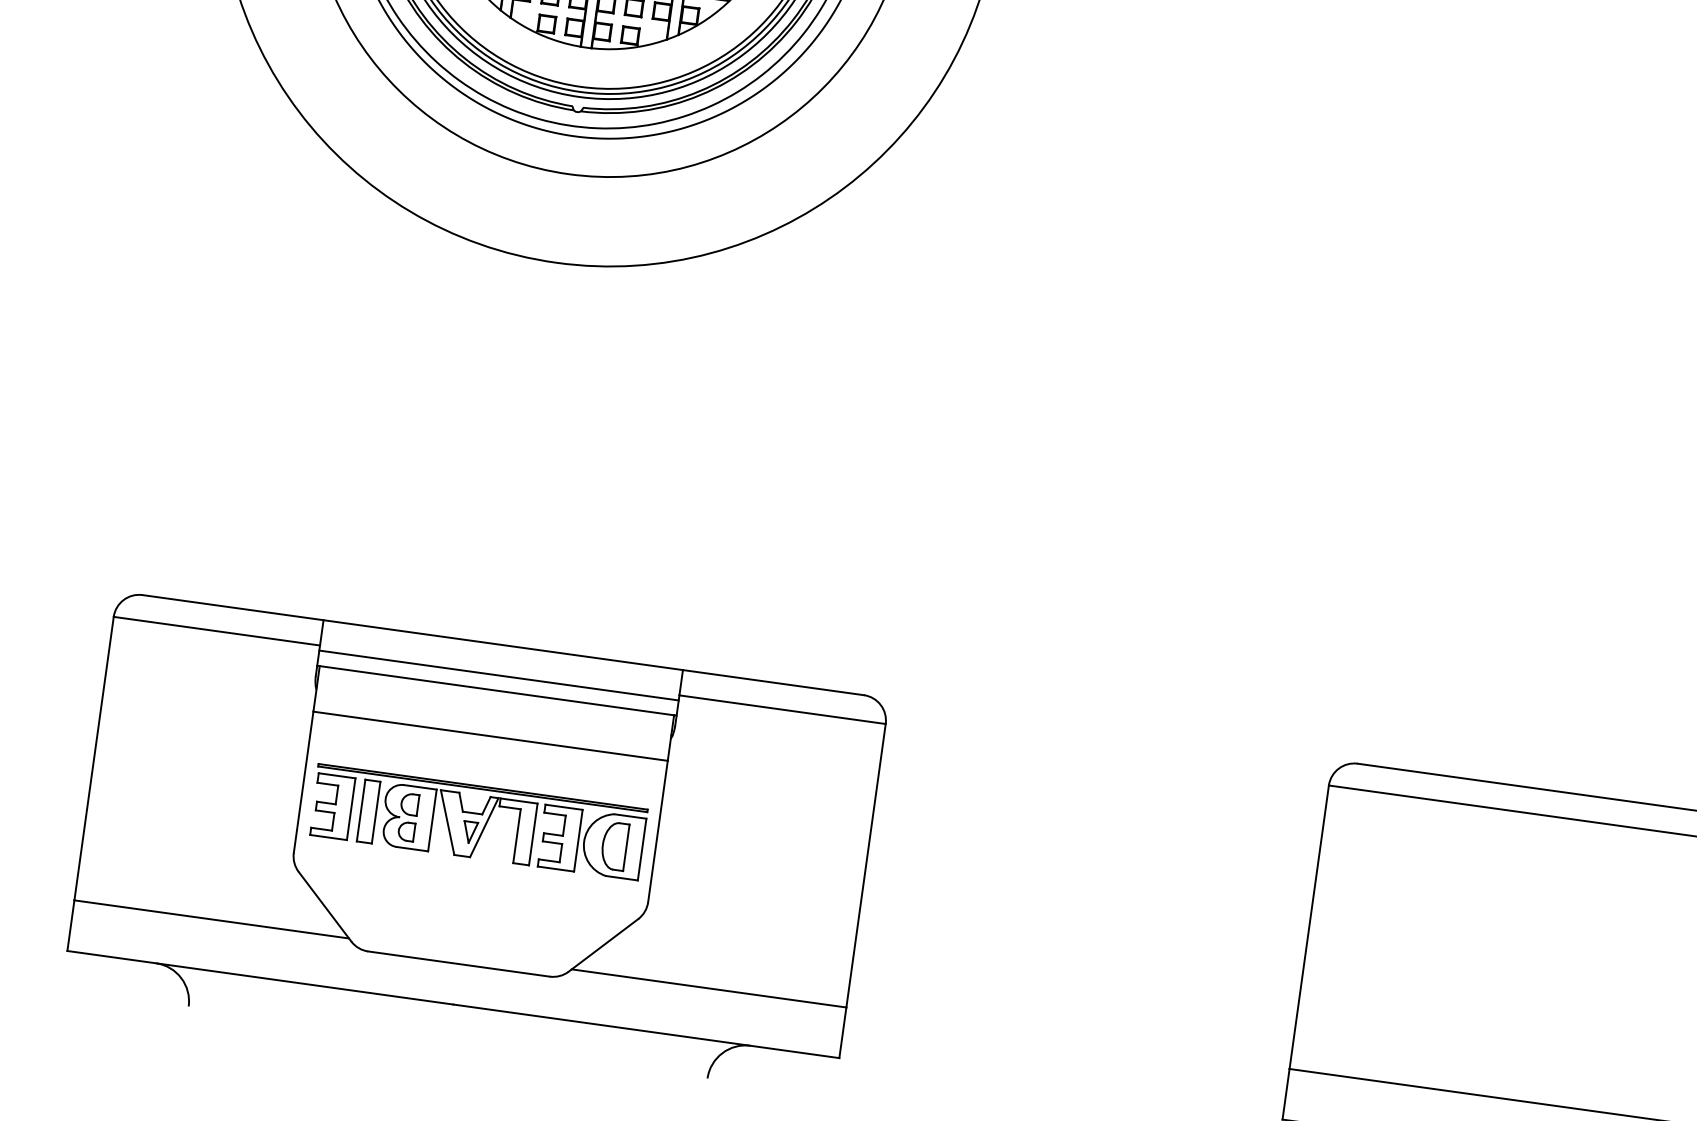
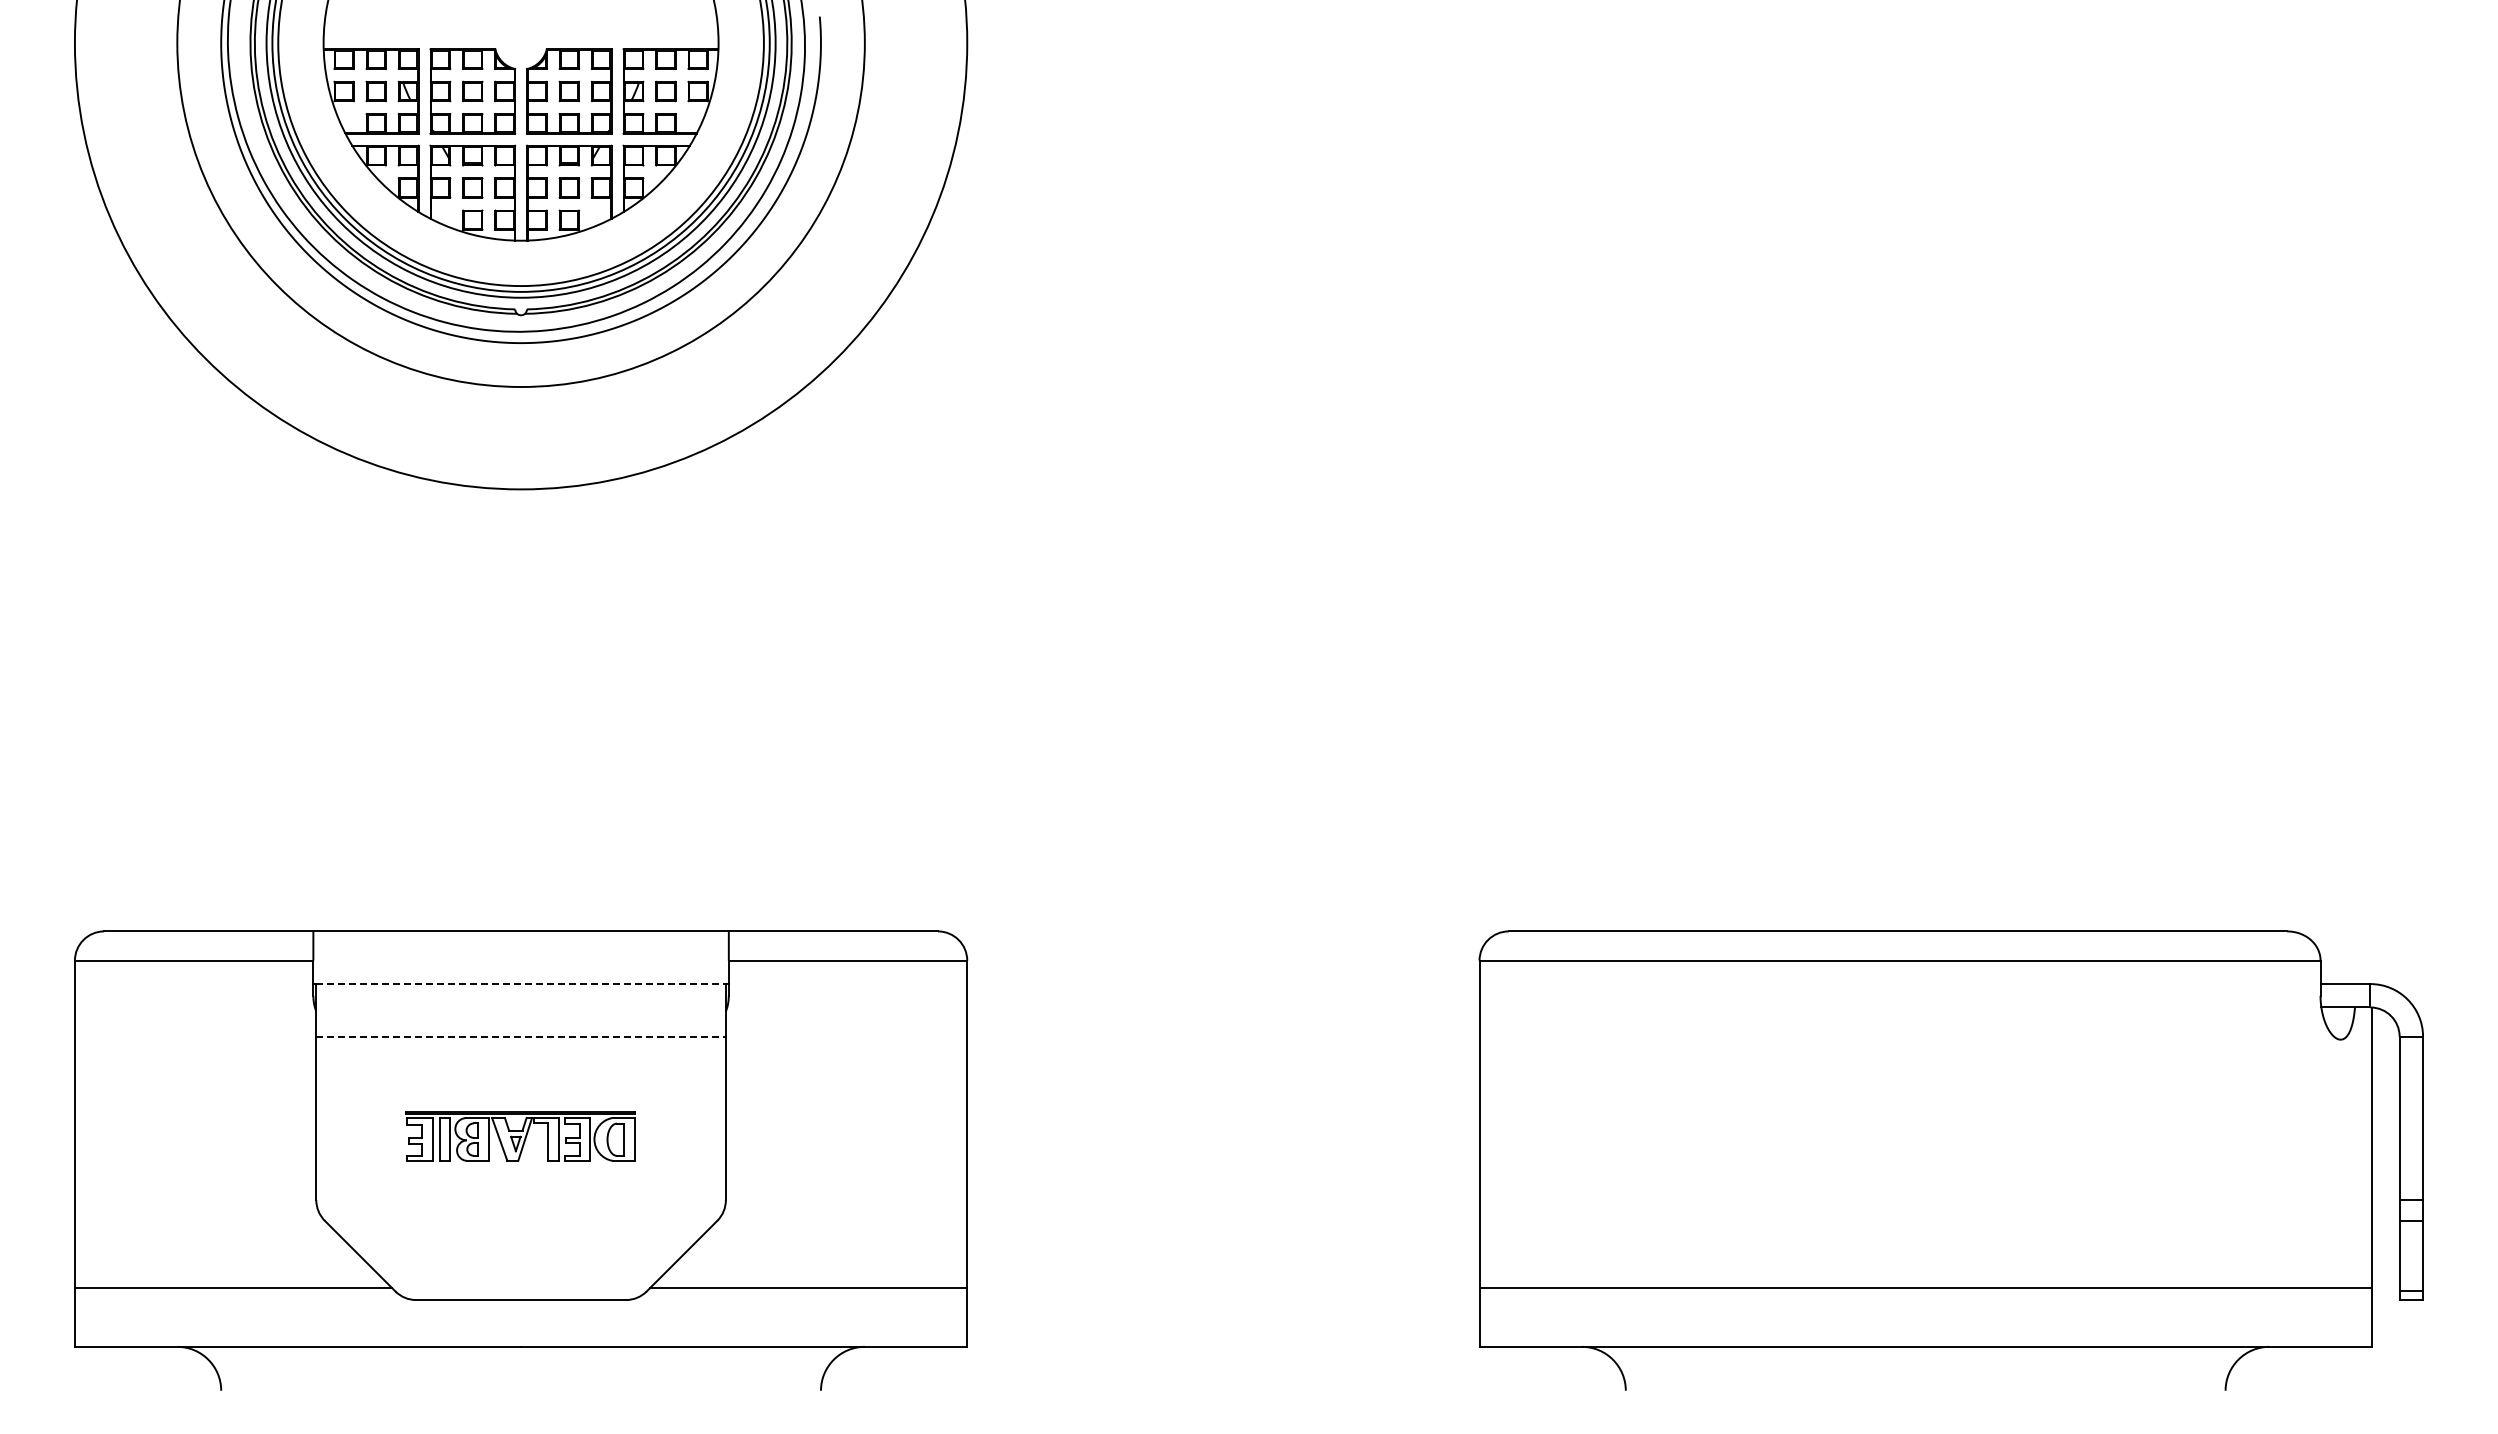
line: (498, 675) -> (520, 966), removed
line: (497, 691) -> (521, 984), solid -> dashed
line: (490, 736) -> (521, 1036), solid -> dashed
part: (478, 822) -> (520, 1136), size x0.6

